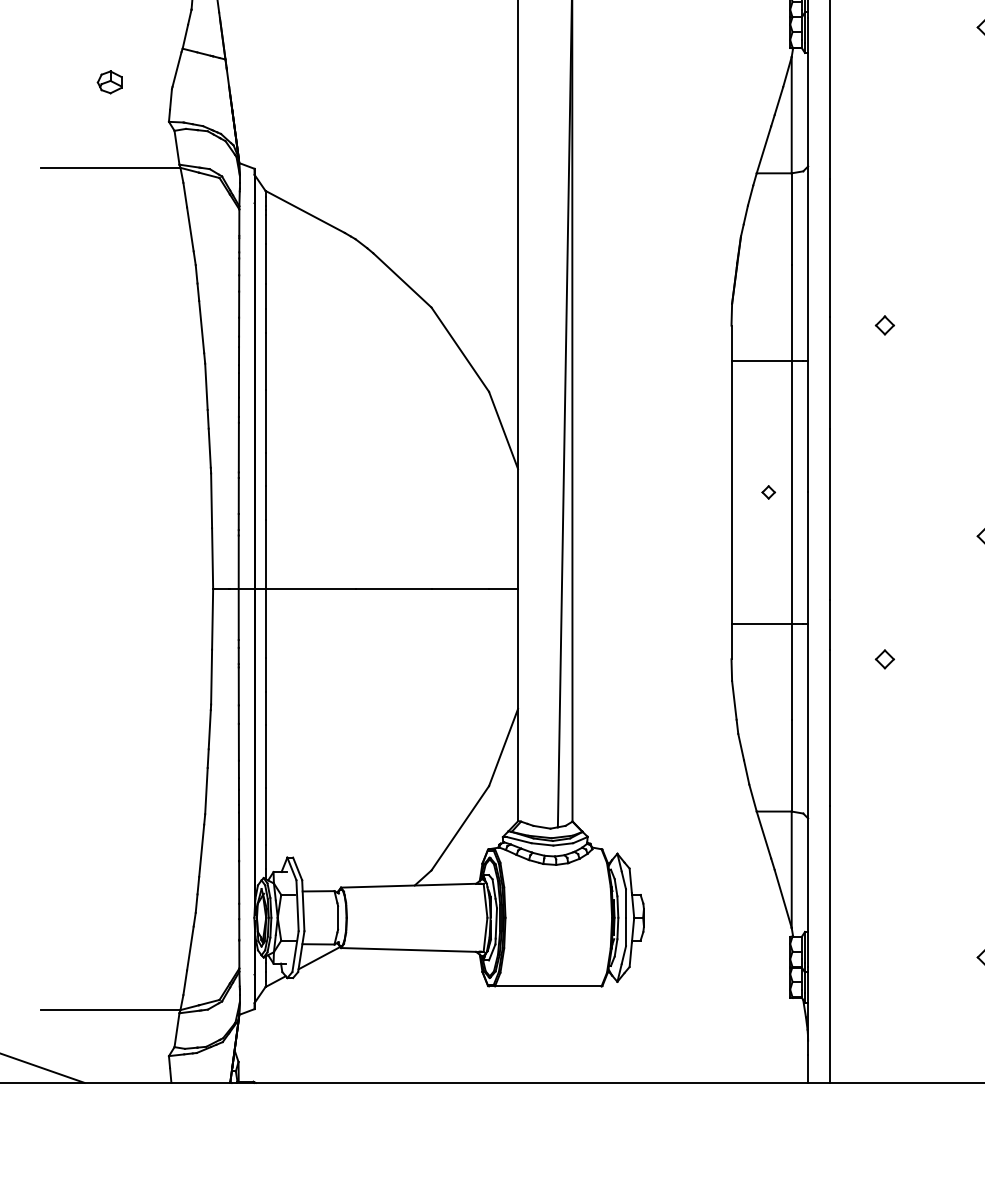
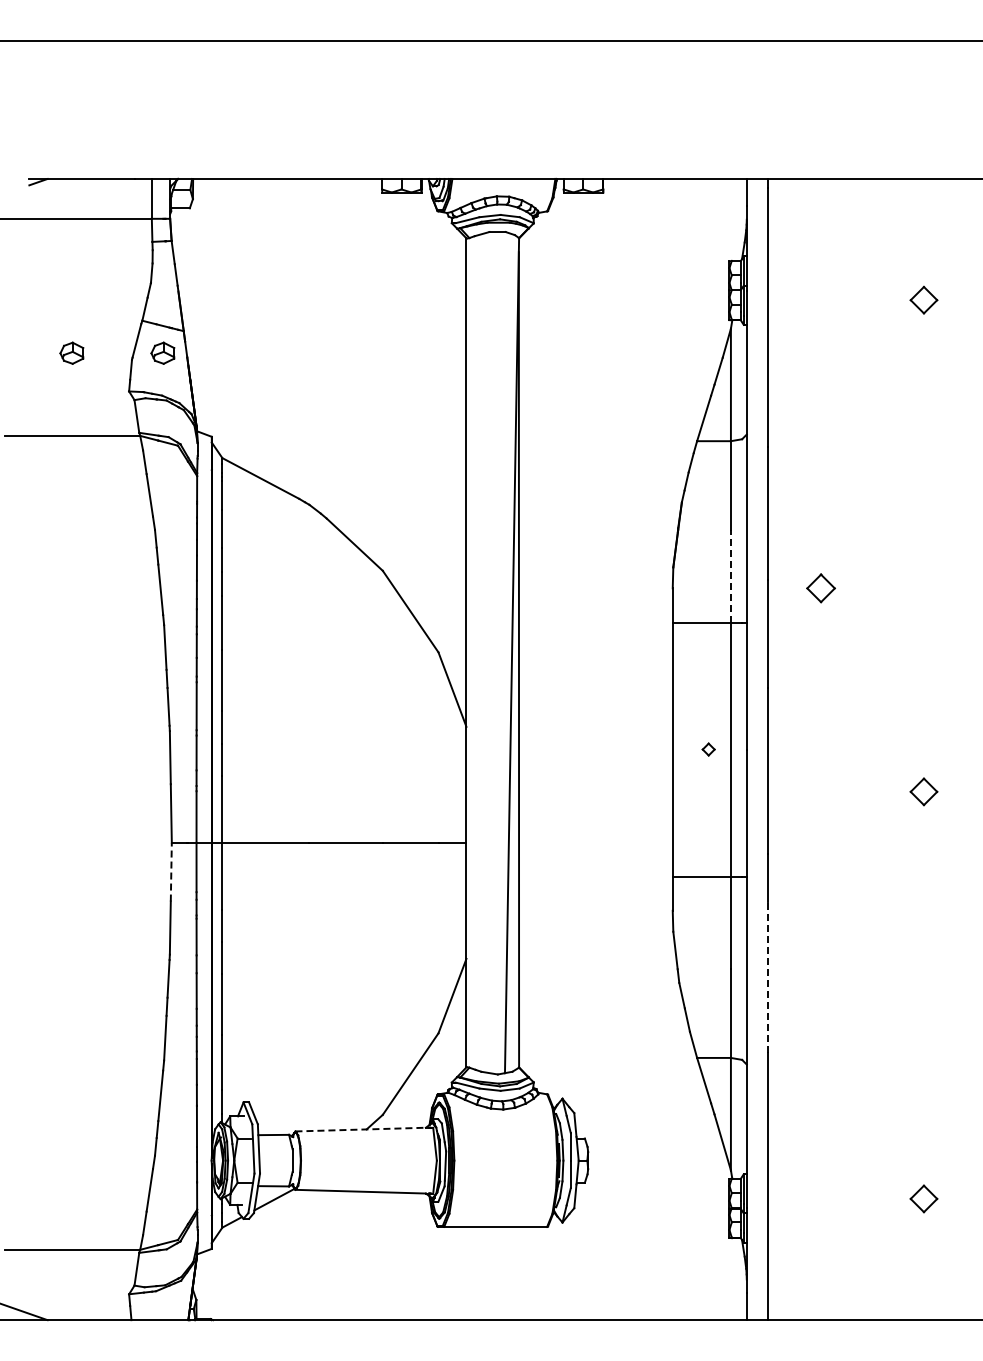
part: (203, 81) -> (162, 352), added
line: (791, 312) -> (730, 575), solid -> dashed
part: (884, 324) -> (820, 587), size x1.6
line: (212, 618) -> (171, 871), solid -> dashed
part: (884, 658) -> (820, 910), removed
line: (829, 727) -> (767, 976), solid -> dashed
line: (409, 885) -> (361, 1129), solid -> dashed

